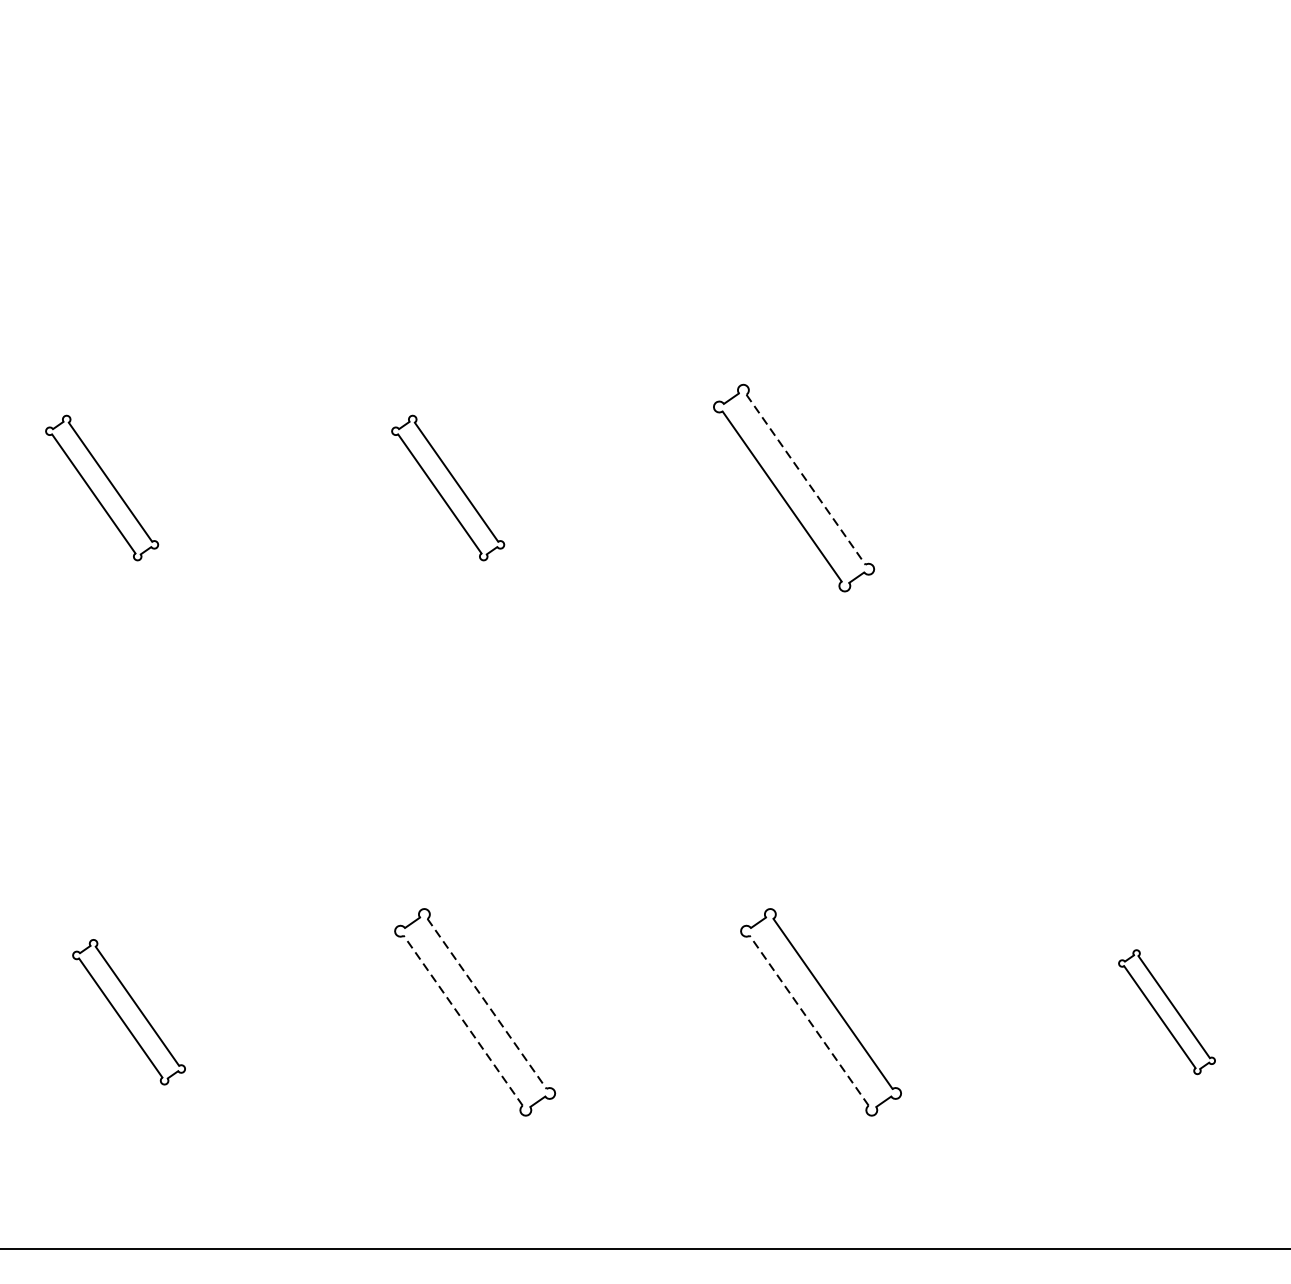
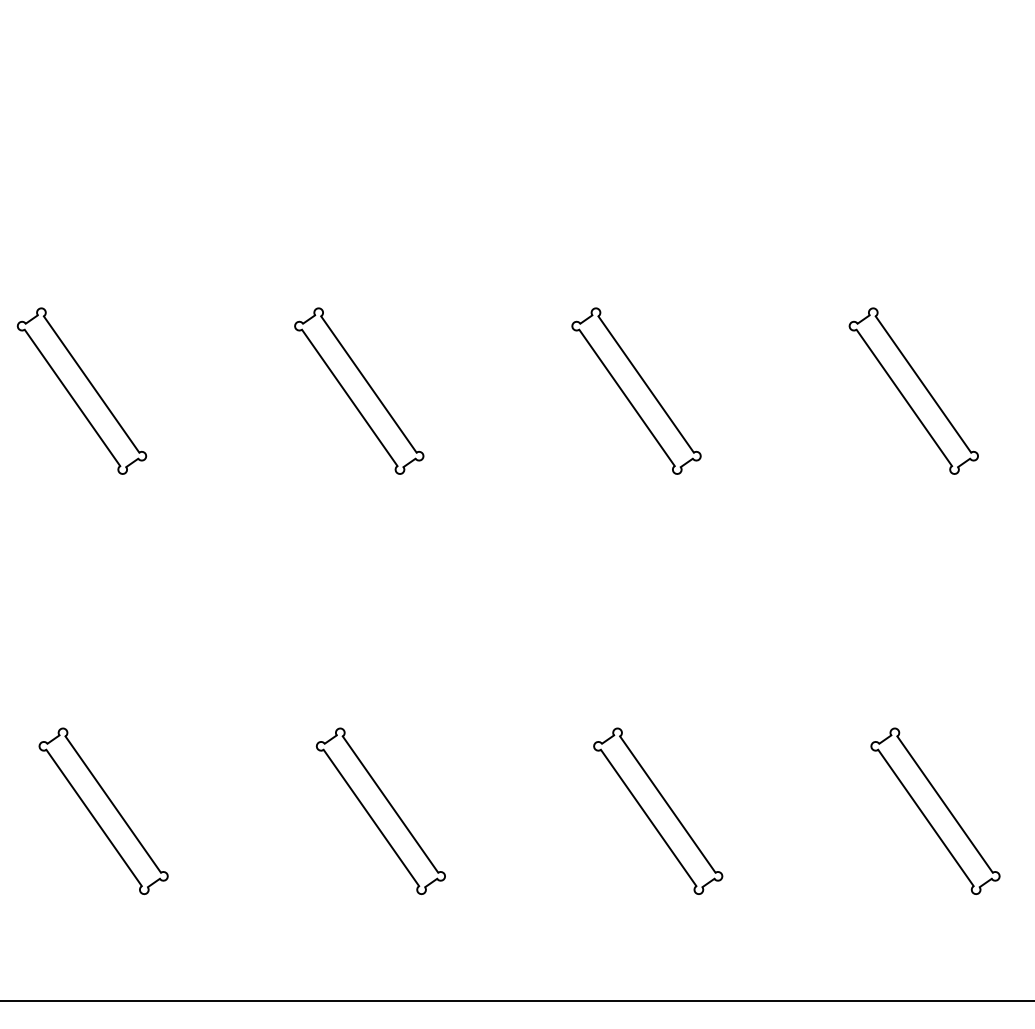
line: (806, 479) -> (646, 384), dashed -> solid
part: (101, 487) -> (81, 390), size x1.43
part: (448, 487) -> (359, 390), size x1.43
part: (1139, 487) -> (913, 390), added
line: (487, 1003) -> (390, 804), dashed -> solid
part: (128, 1011) -> (103, 810), size x1.43
part: (1167, 1011) -> (935, 810), size x1.67
line: (463, 1020) -> (371, 817), dashed -> solid
line: (808, 1020) -> (648, 817), dashed -> solid

